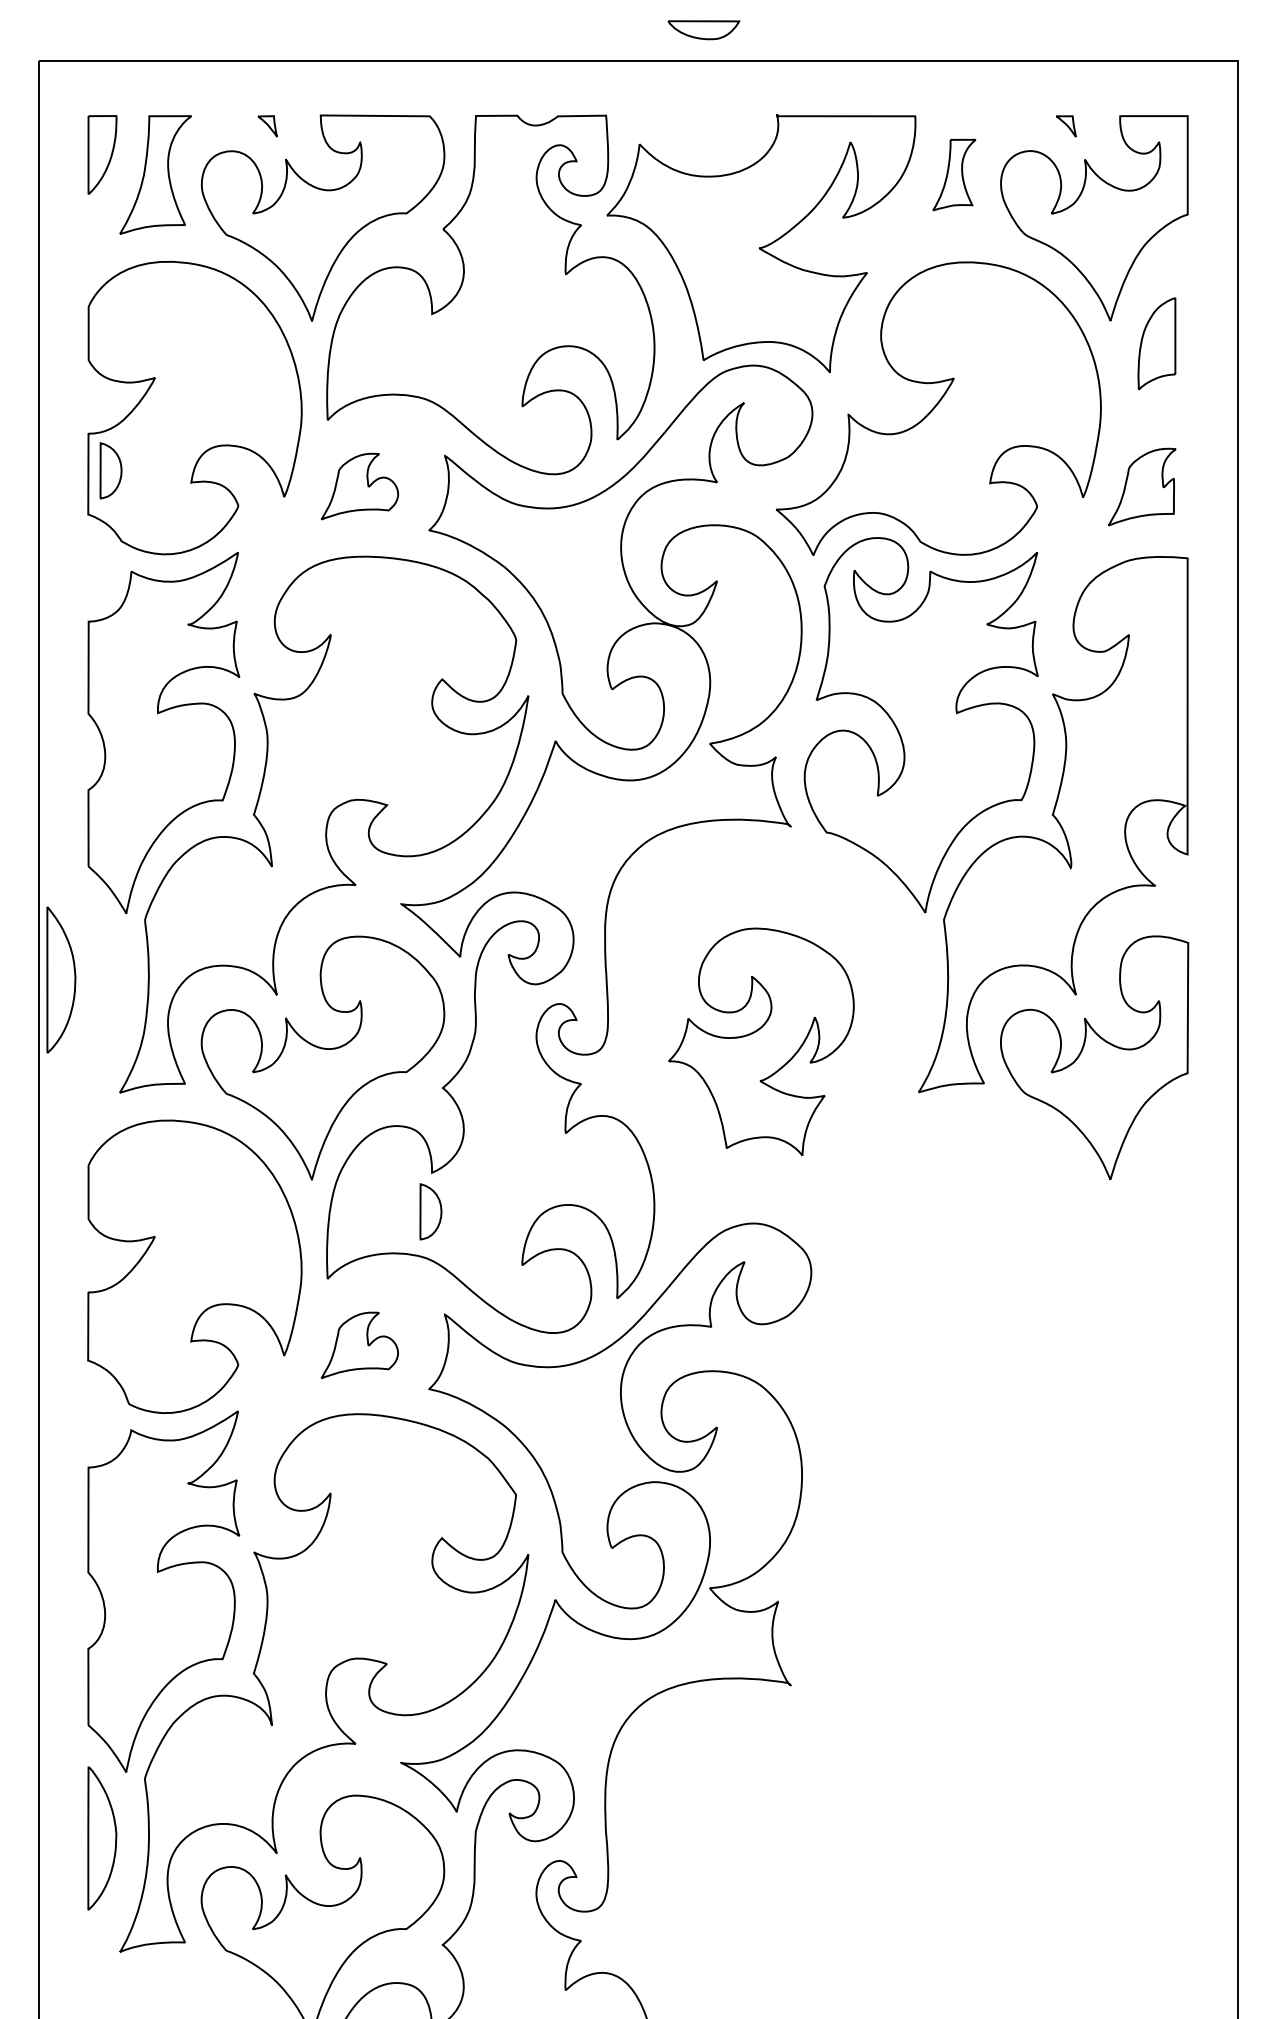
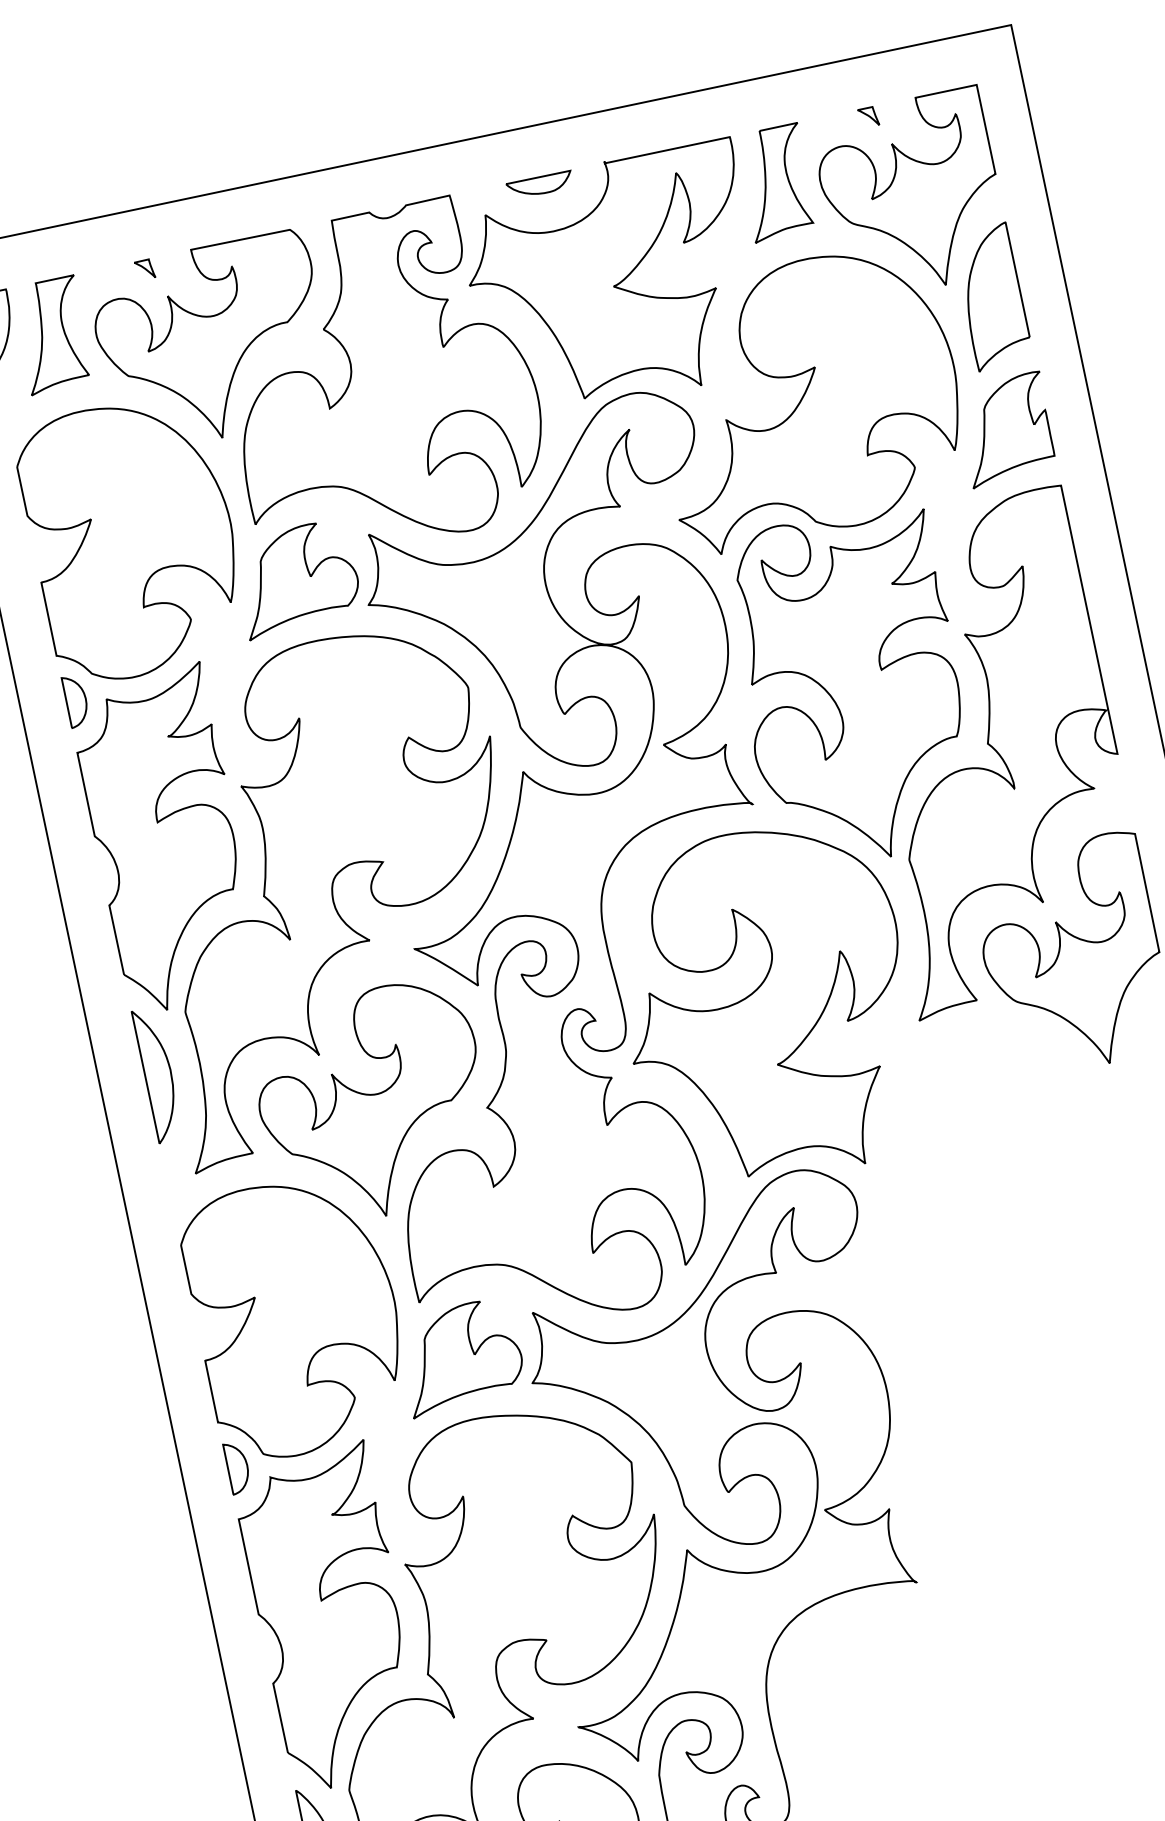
part: (703, 30) -> (539, 185), moved
part: (954, 174) -> (776, 182), size x1.67
part: (1156, 343) -> (991, 296), size x1.67
part: (110, 470) -> (75, 700), moved
part: (359, 486) -> (296, 578), size x1.67
part: (1141, 486) -> (1005, 429), size x1.43
part: (61, 979) -> (158, 1074), moved
part: (761, 1041) -> (767, 1004), size x1.67
part: (430, 1211) -> (237, 1467), moved
part: (359, 1345) -> (460, 1356), size x1.67

